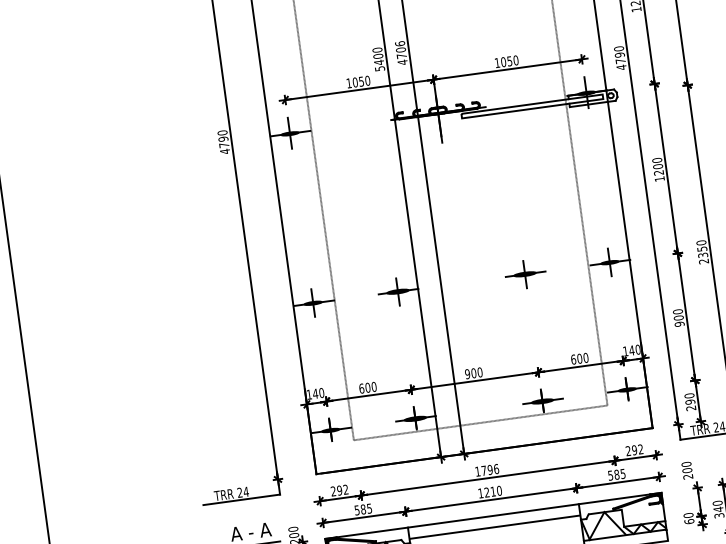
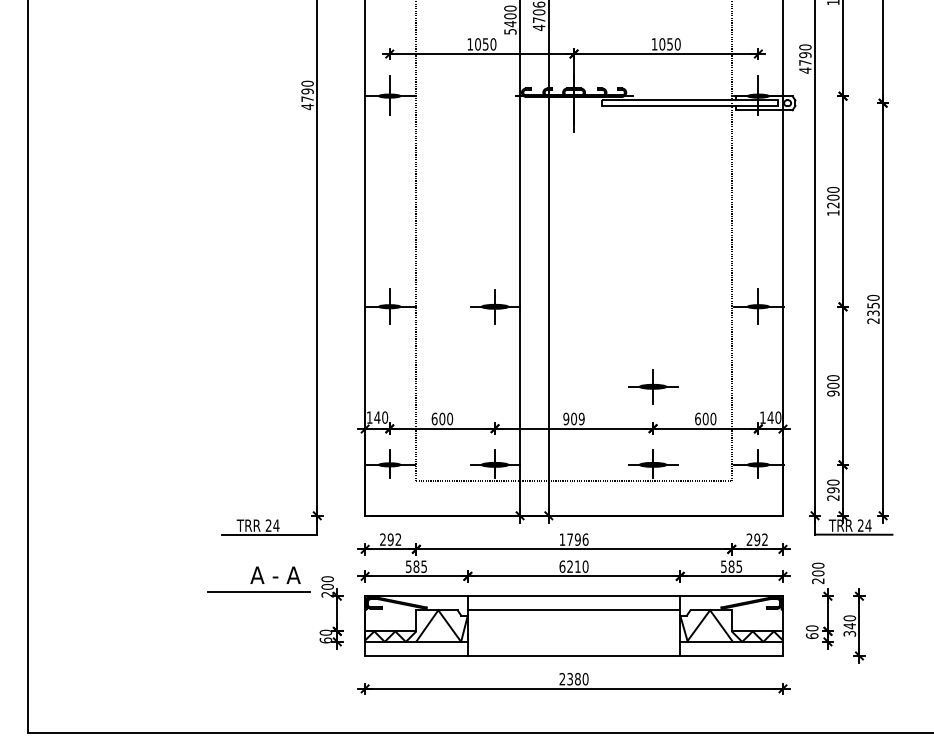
part: (525, 274) -> (653, 386), moved
text: (479, 372) -> (581, 419), 900 -> 909
text: (480, 493) -> (562, 566), 1210 -> 6210

